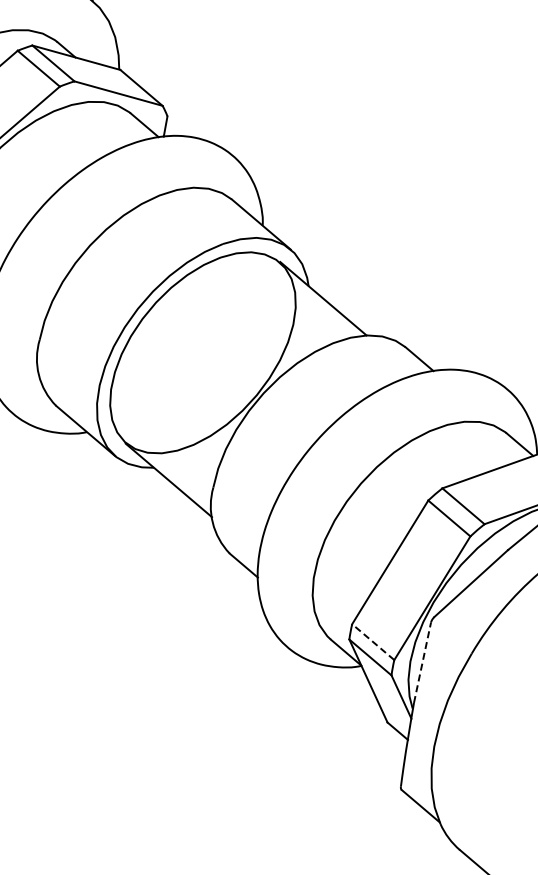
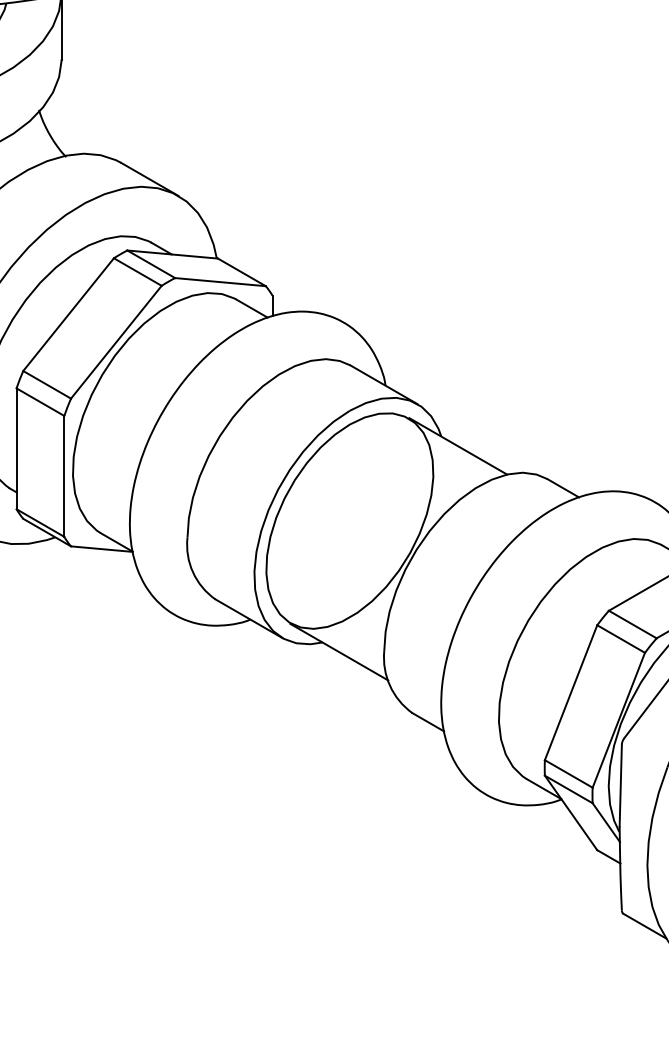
line: (373, 641) -> (568, 773), dashed -> solid
line: (422, 662) -> (620, 785), dashed -> solid

